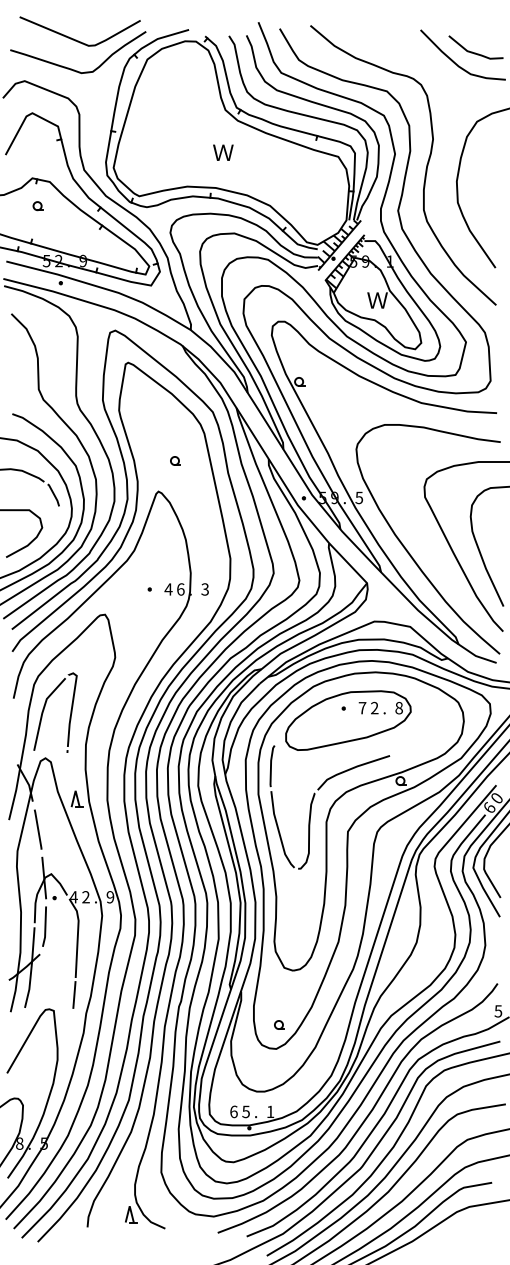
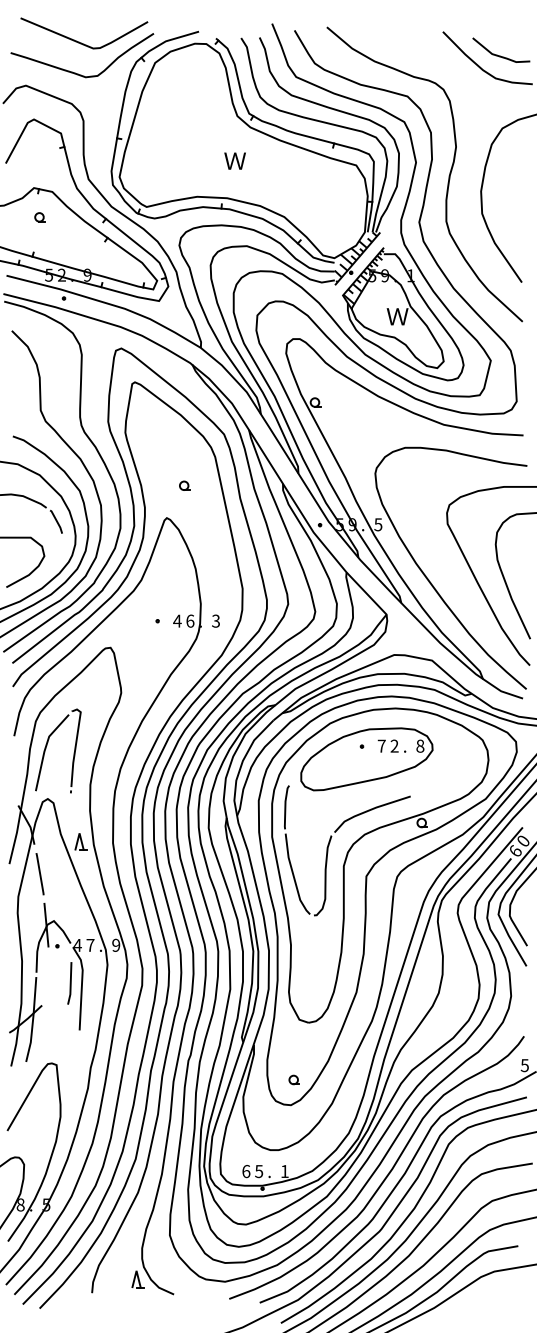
text: (86, 896) -> (90, 944), 2 -> 7
line: (44, 926) -> (69, 983), moved
line: (74, 994) -> (78, 1047), removed

